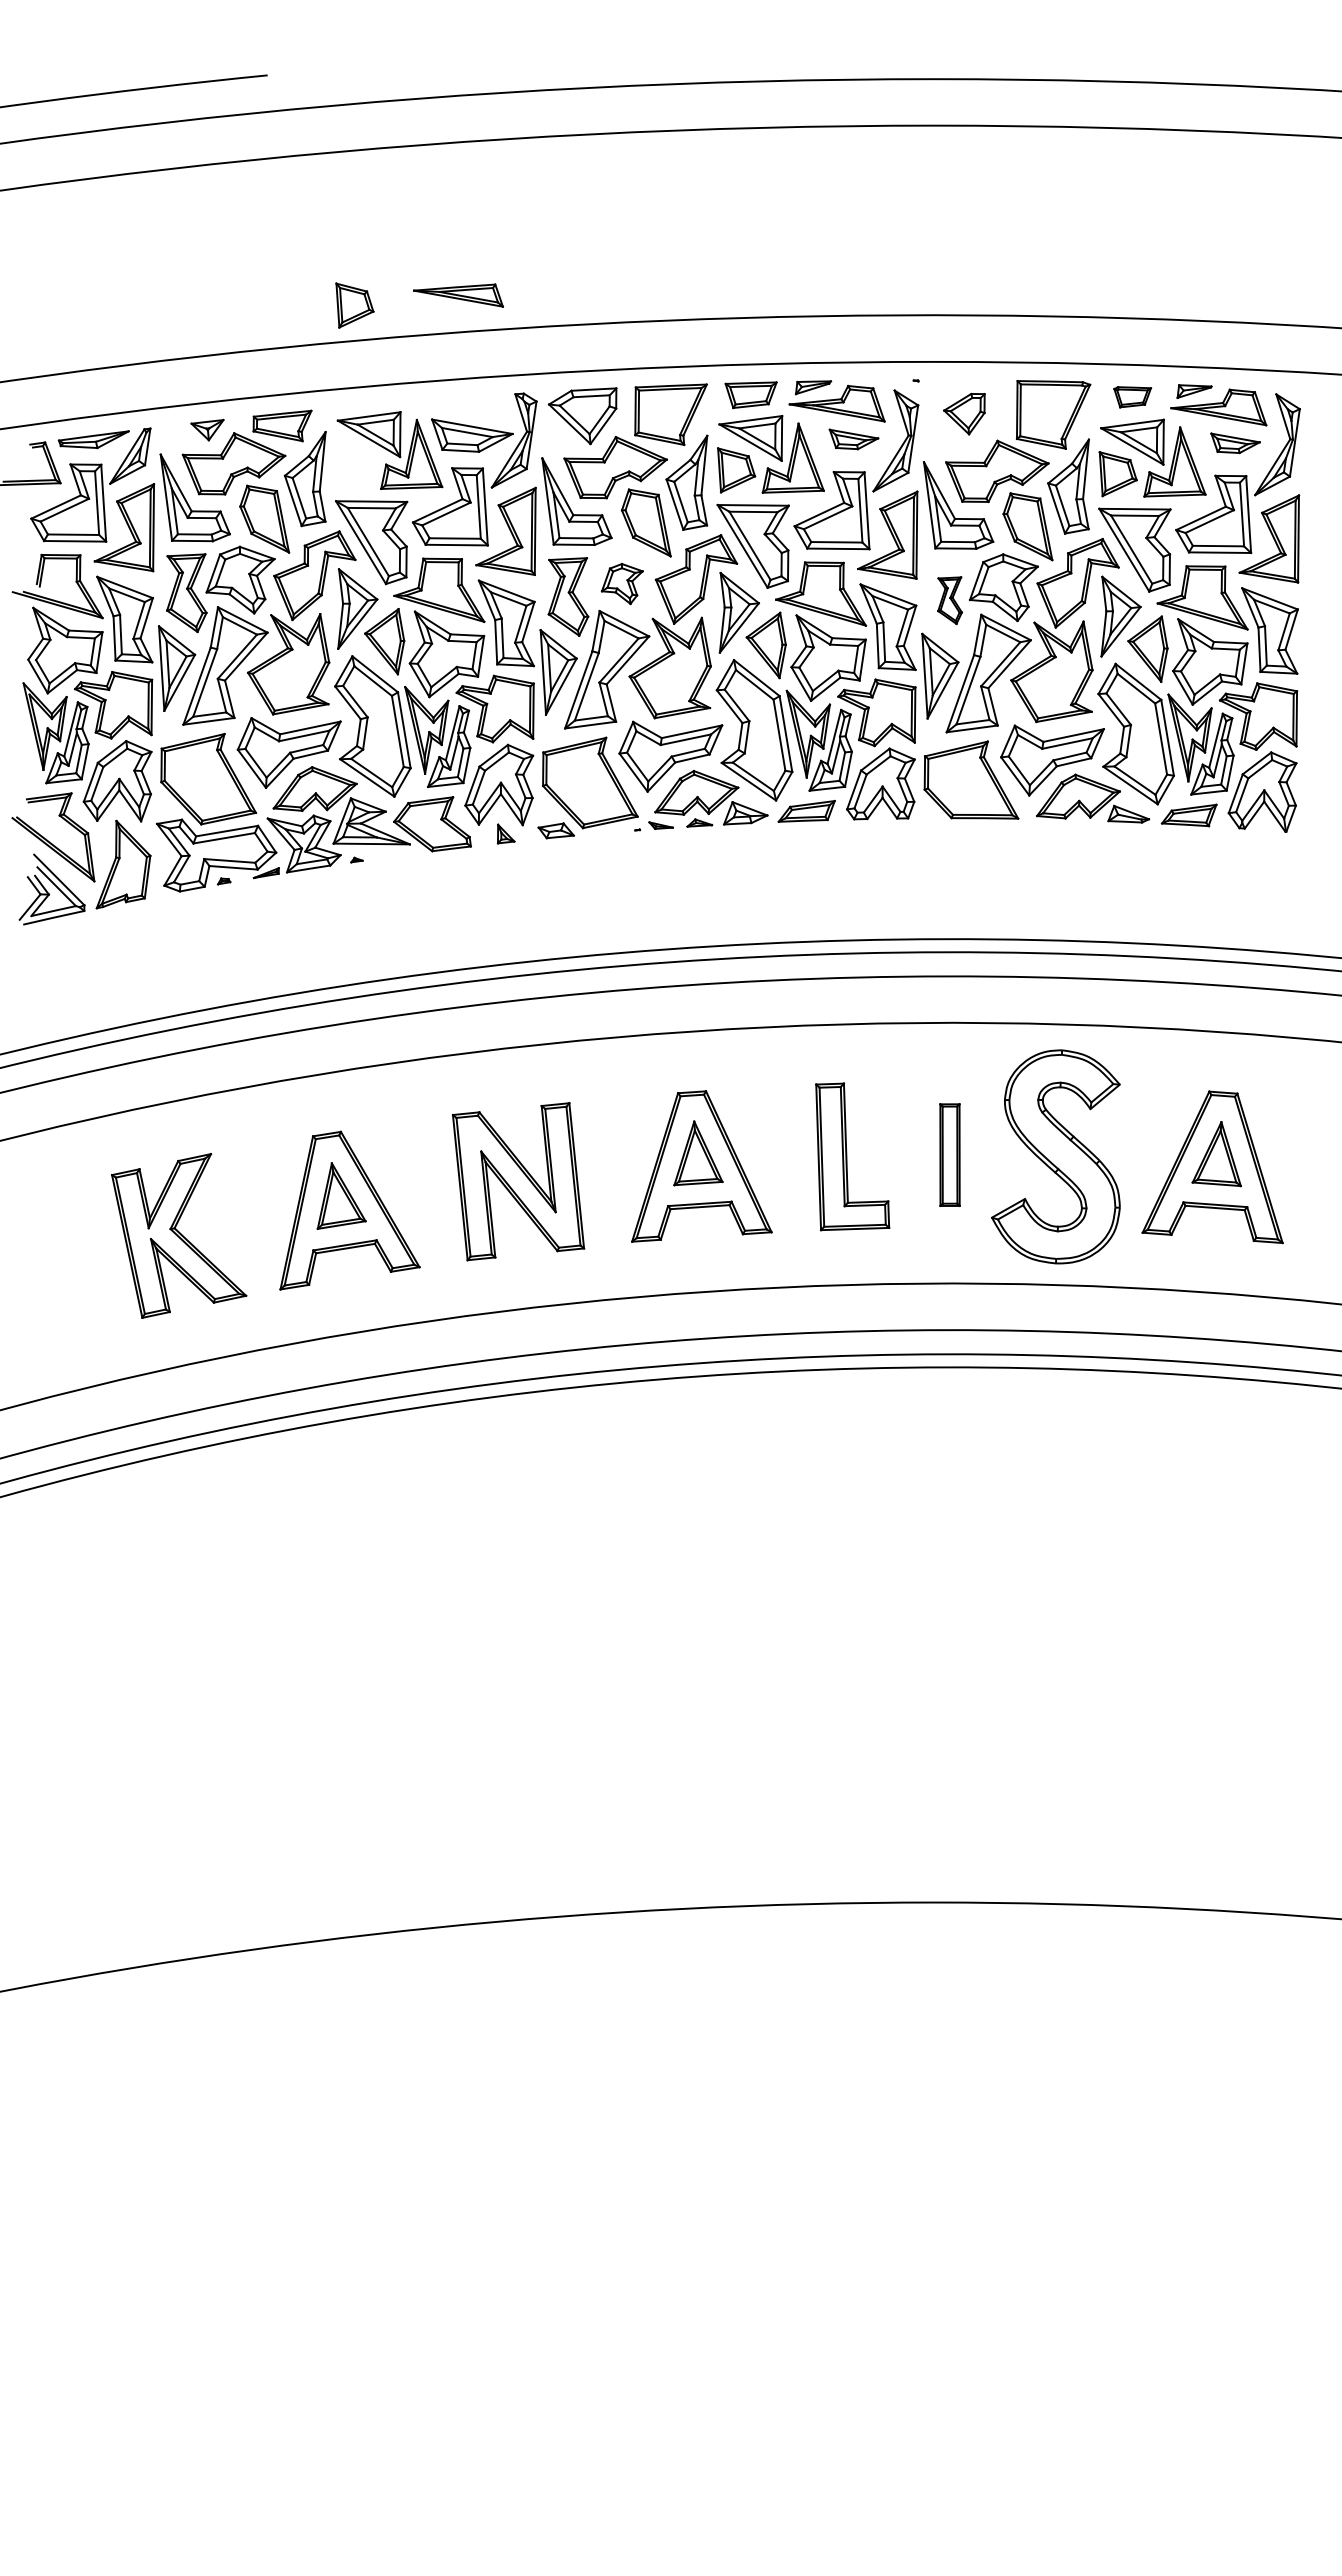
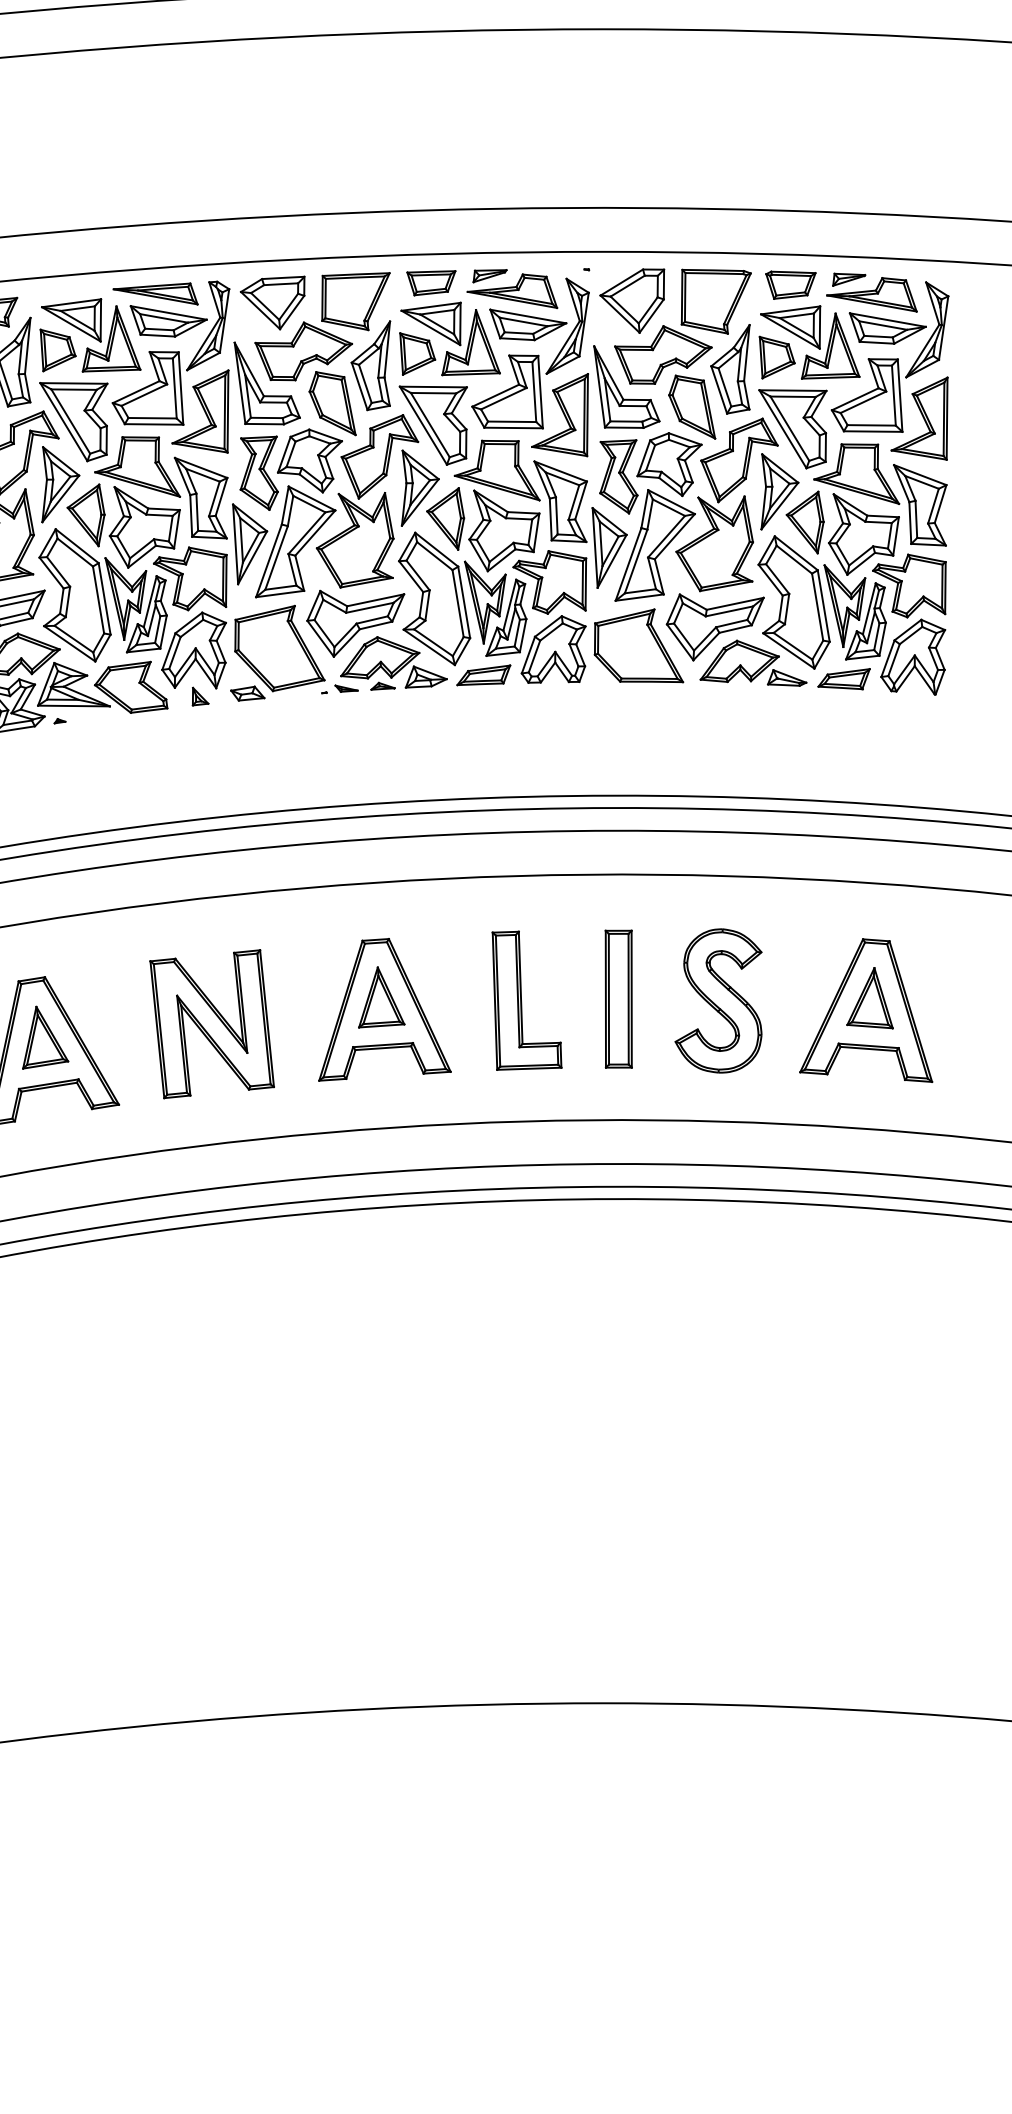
part: (458, 295) -> (155, 293), moved
part: (354, 305) -> (57, 350), moved
part: (1132, 396) -> (790, 284), size x1.43
part: (964, 413) -> (632, 300), size x1.67
part: (853, 439) -> (527, 324), size x1.67
part: (1235, 443) -> (887, 328), size x1.67
part: (622, 583) -> (310, 460), size x1.67
part: (949, 600) -> (618, 476), size x1.67
part: (949, 1154) -> (618, 998), size x1.43
part: (1055, 1157) -> (718, 1001), size x0.71

